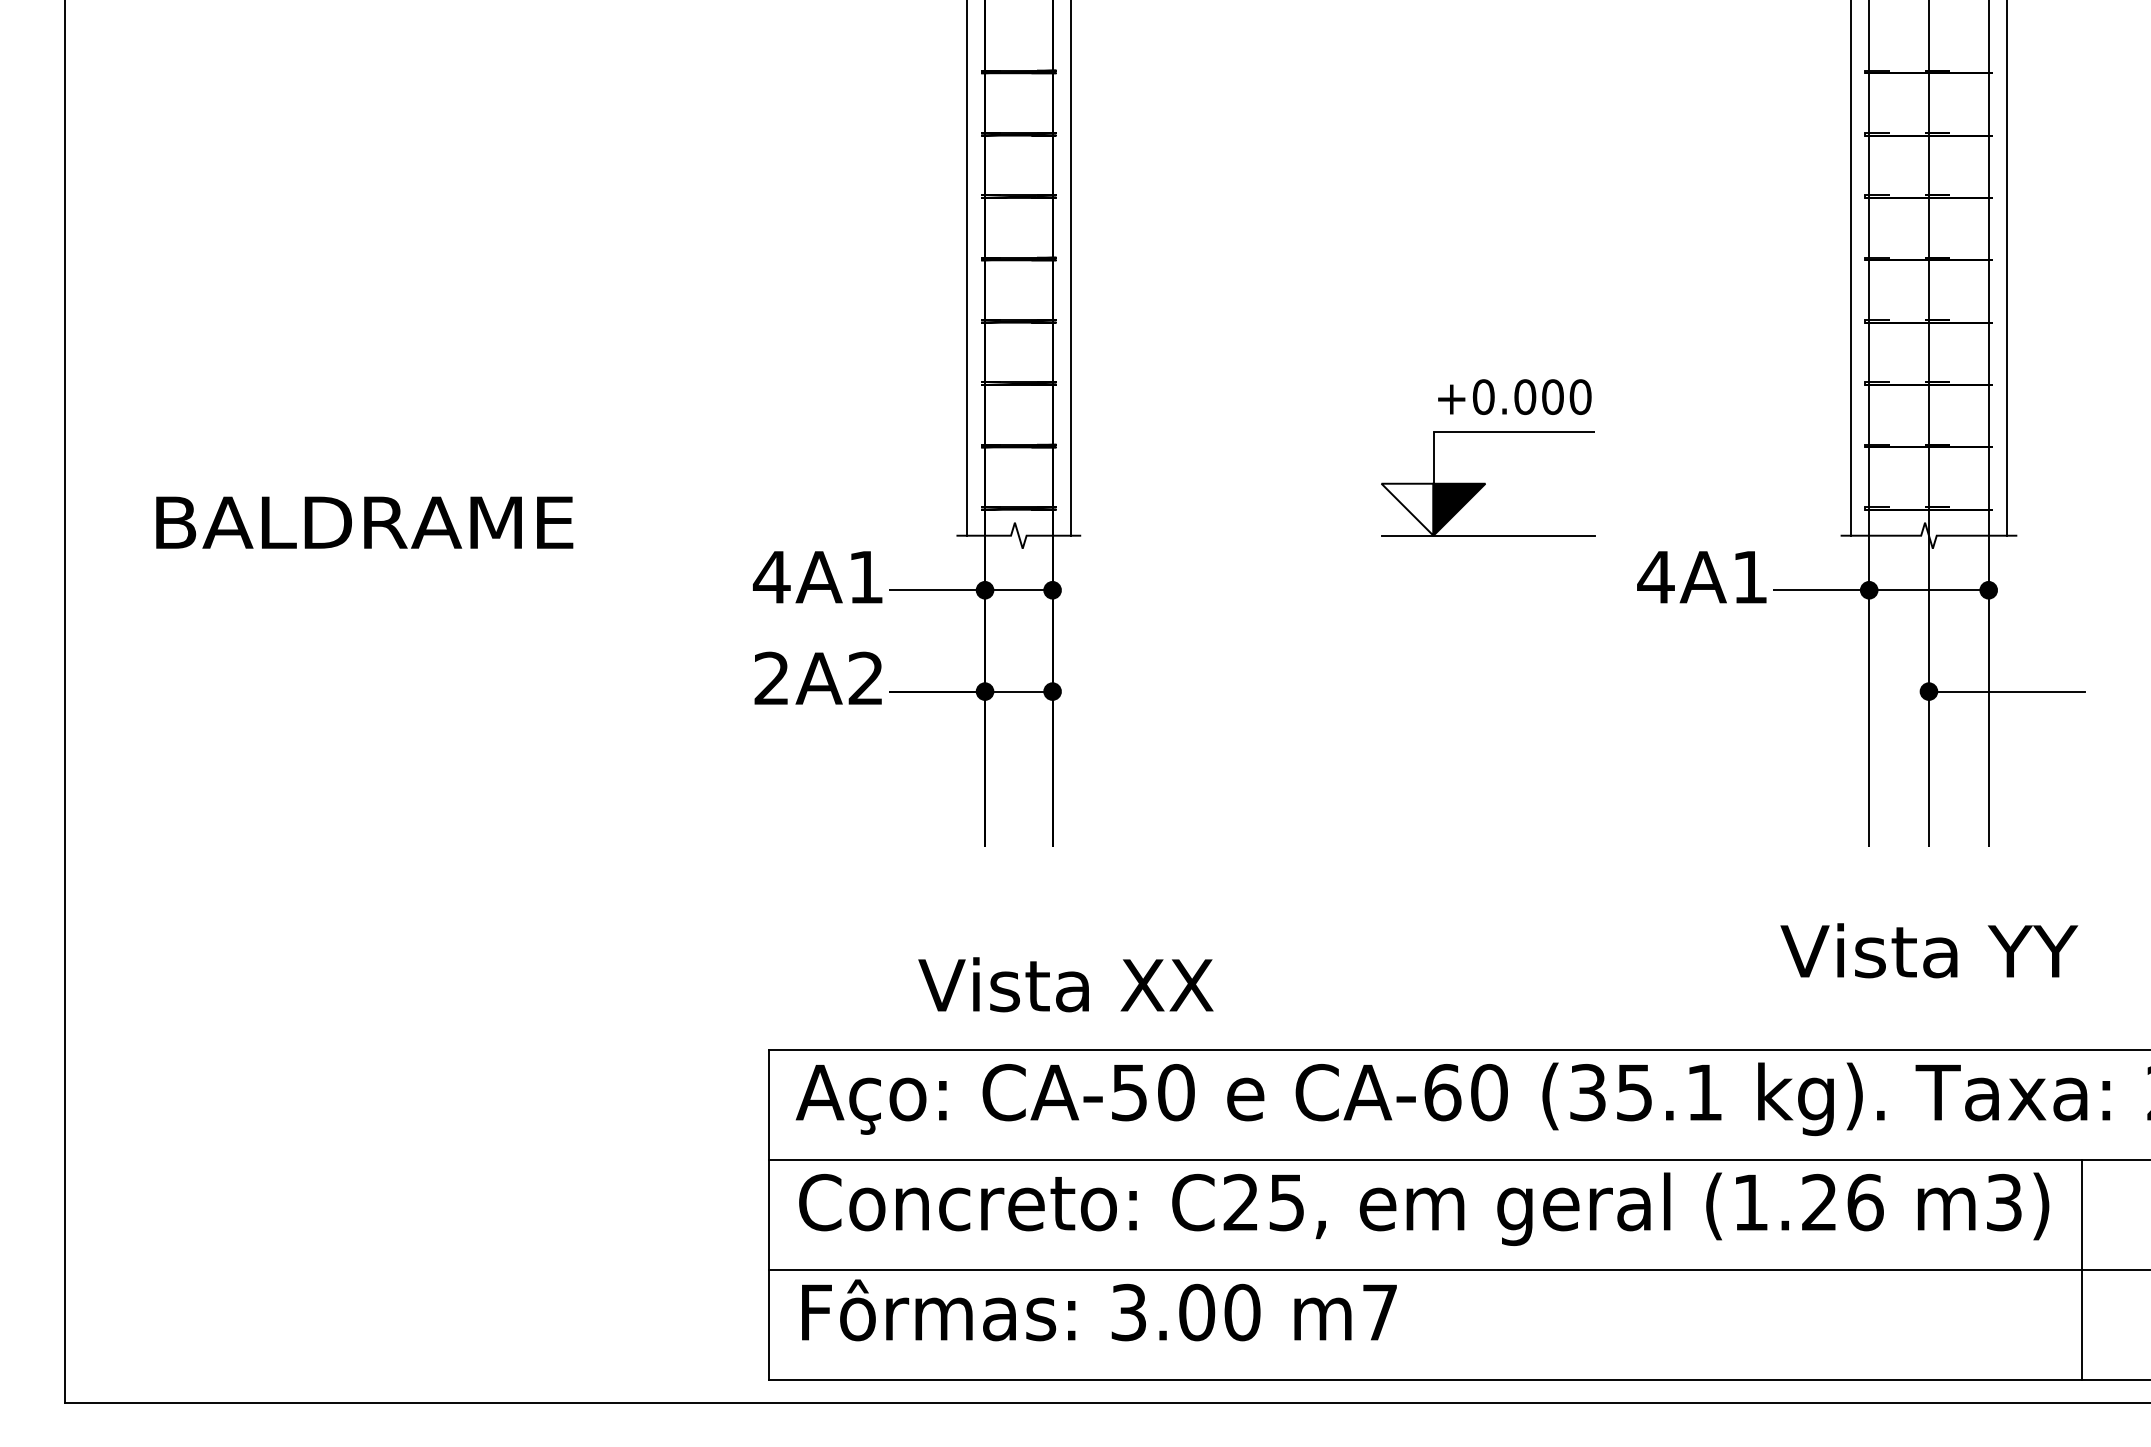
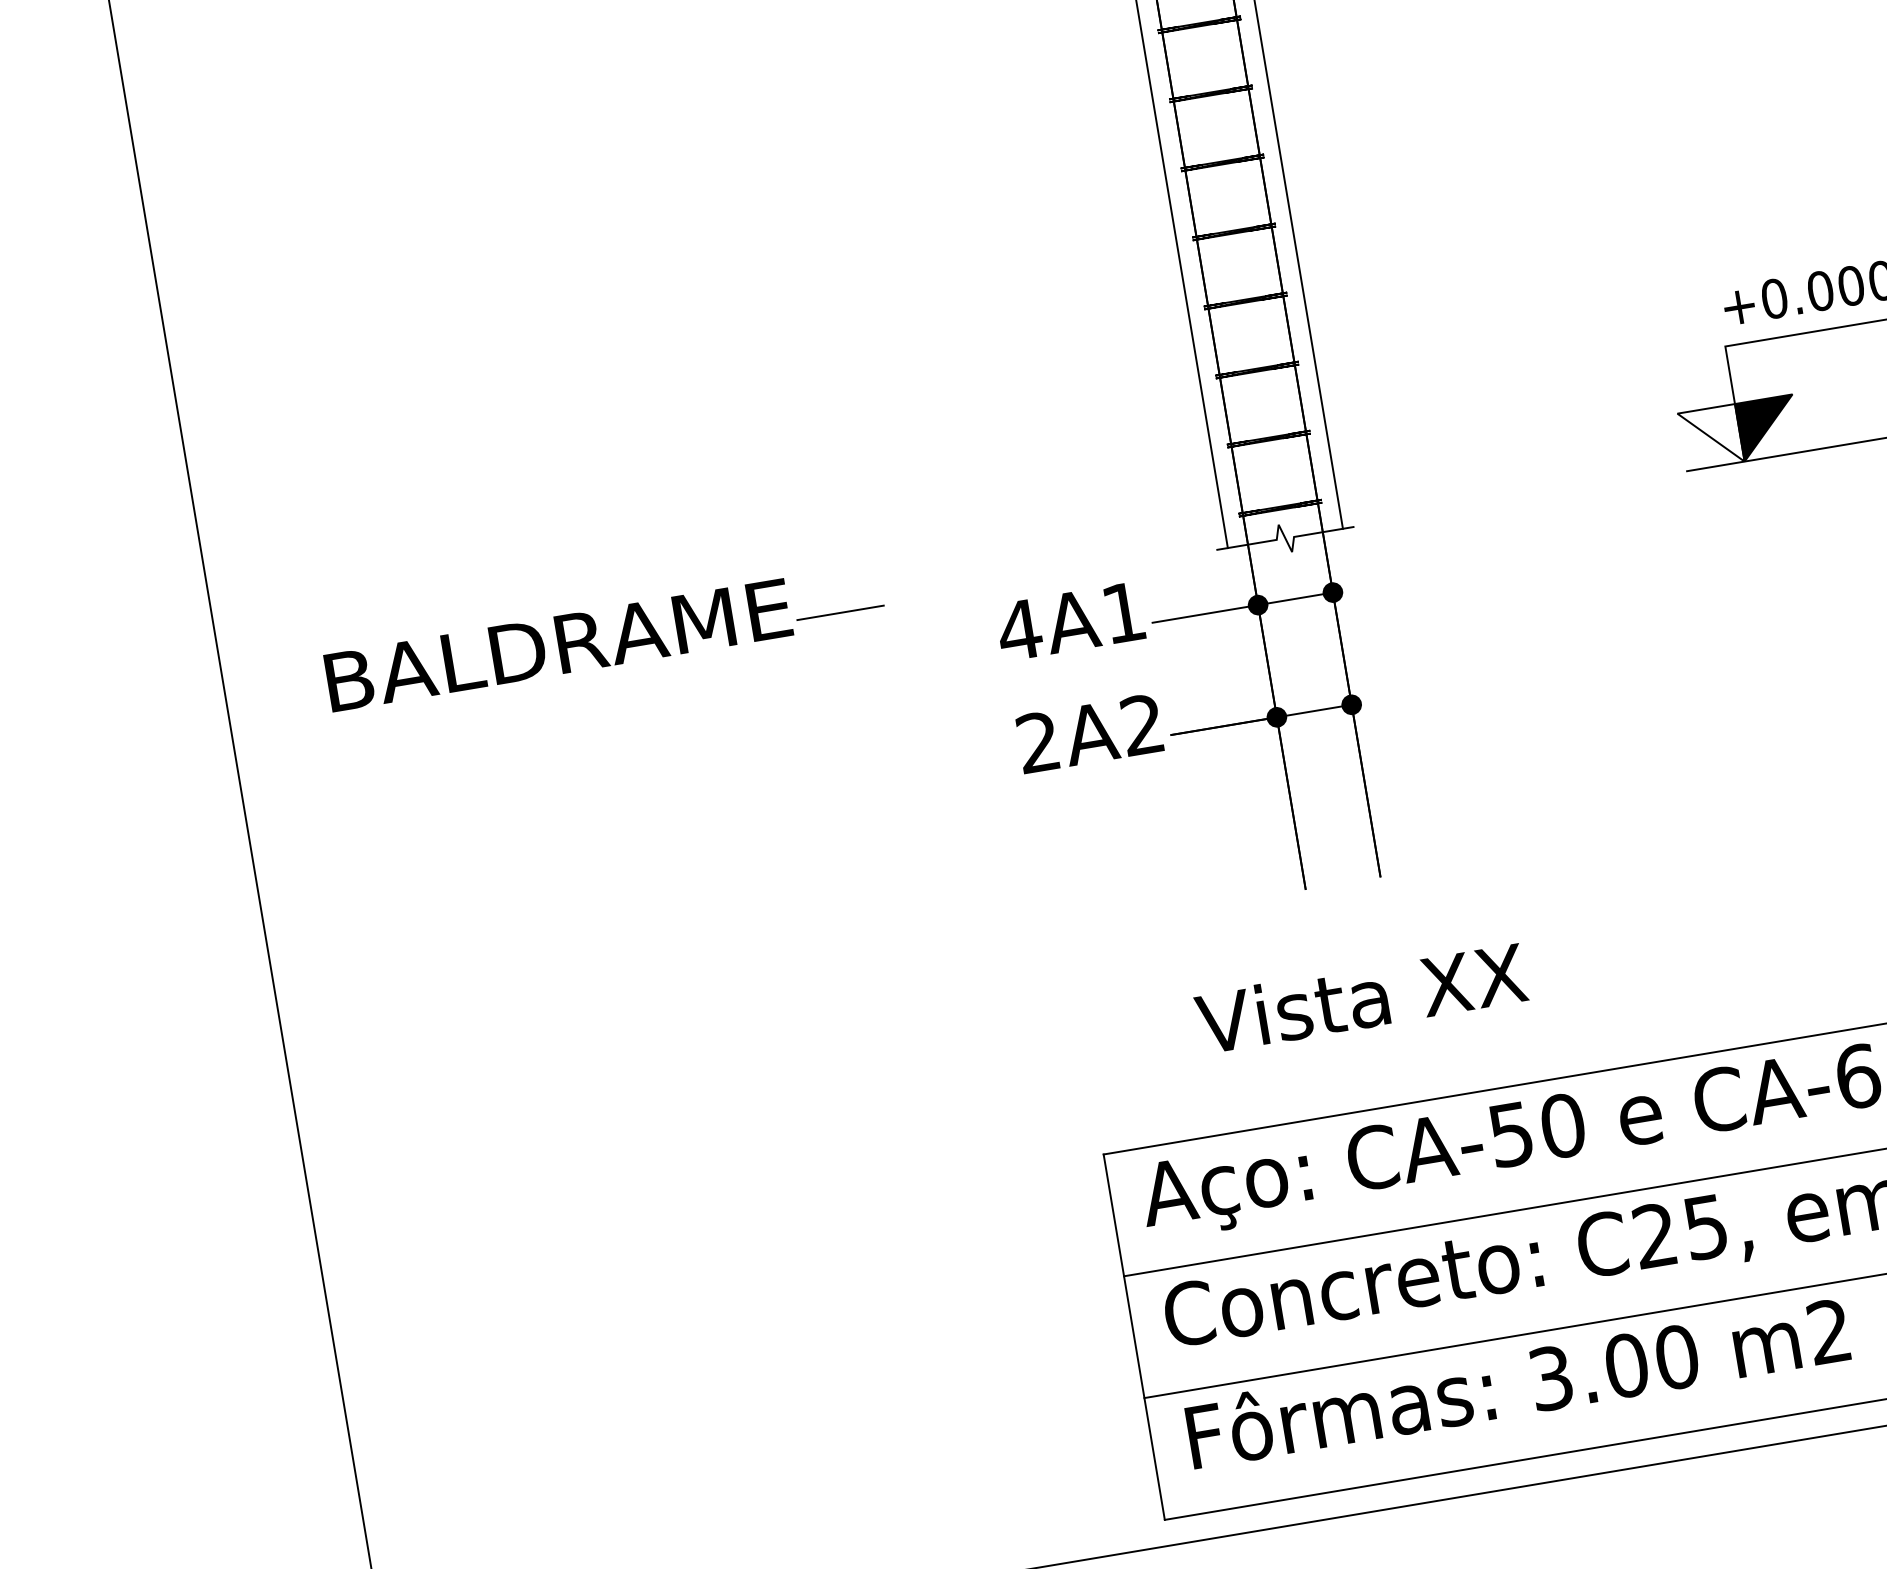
line: (616, 535) -> (839, 612), added
text: (1065, 984) -> (1360, 998), moved
text: (1379, 1311) -> (1828, 1330), m7 -> m2

